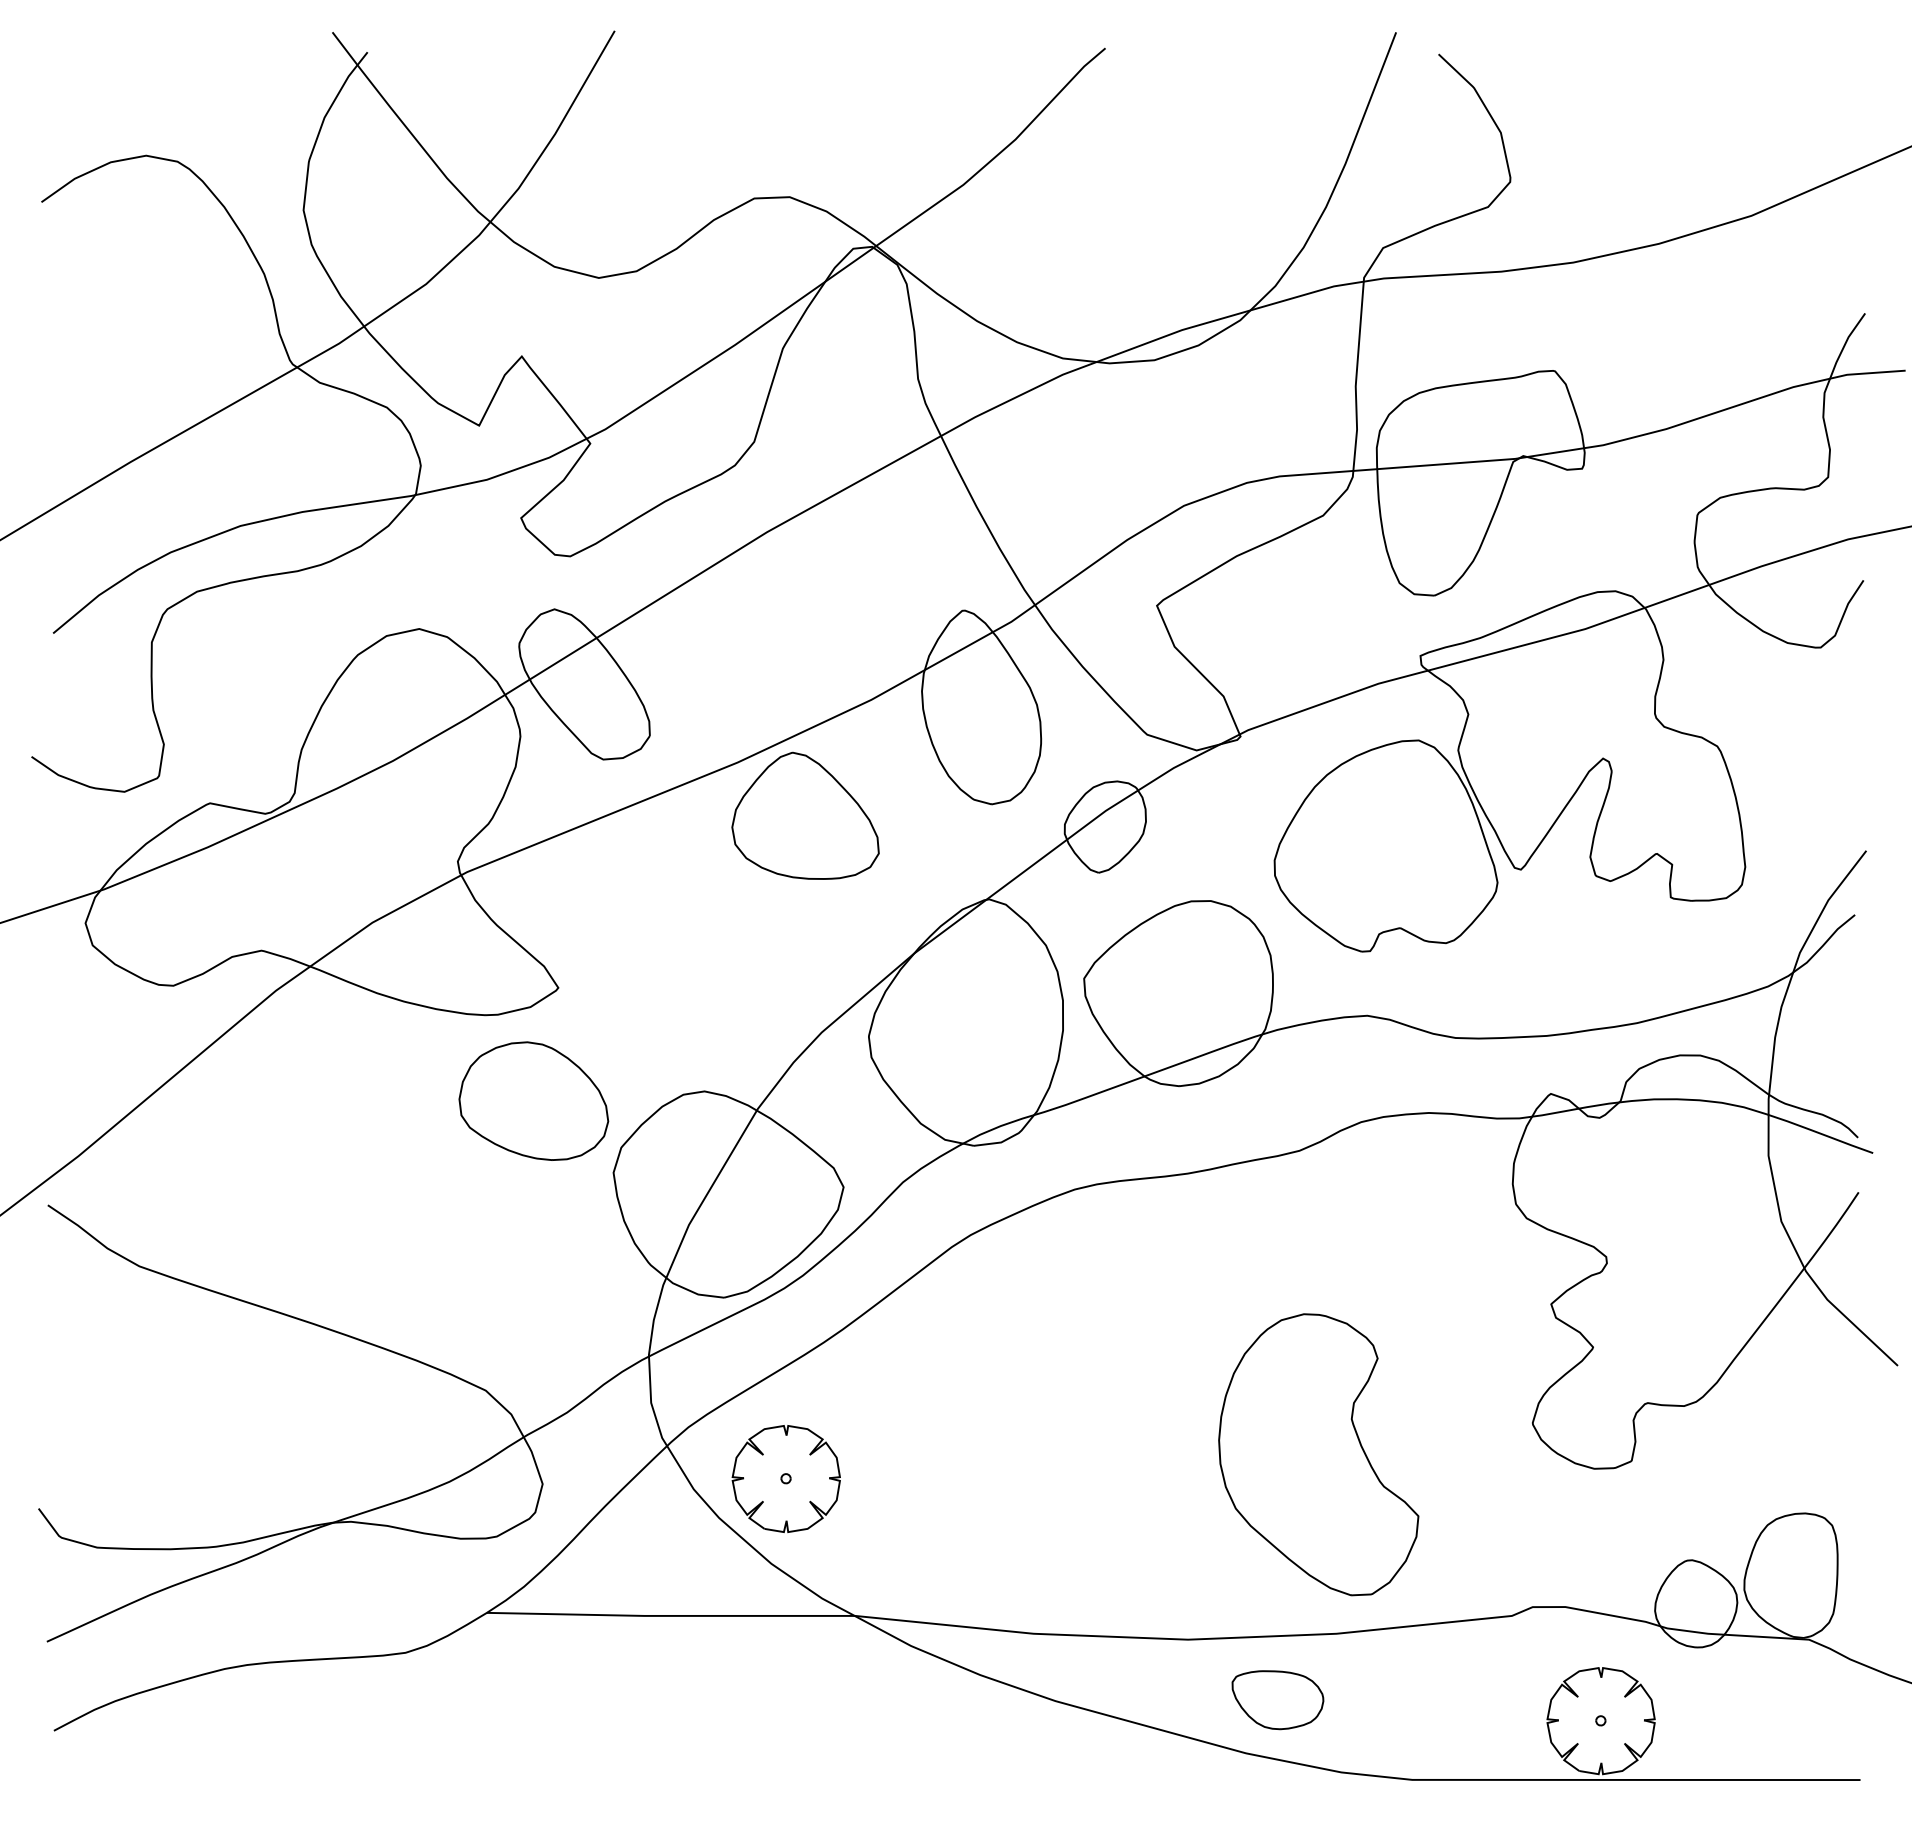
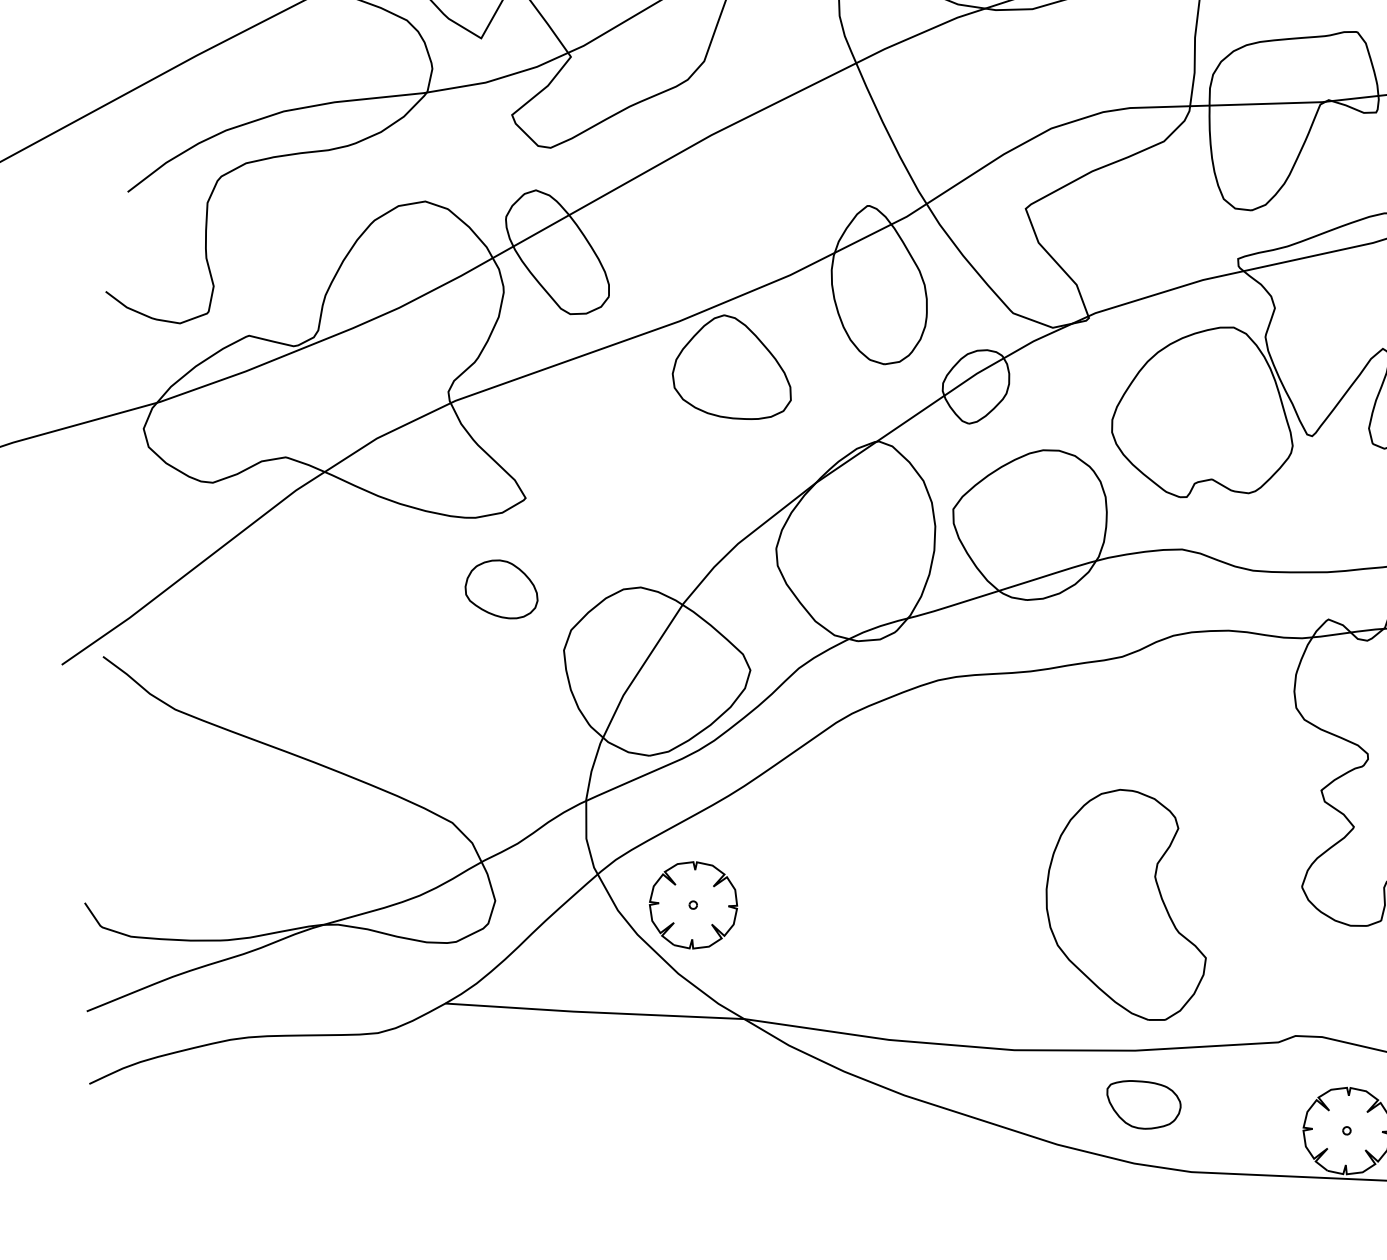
part: (533, 1100) -> (501, 588), size x0.6
part: (1277, 1700) -> (1143, 1105), moved

